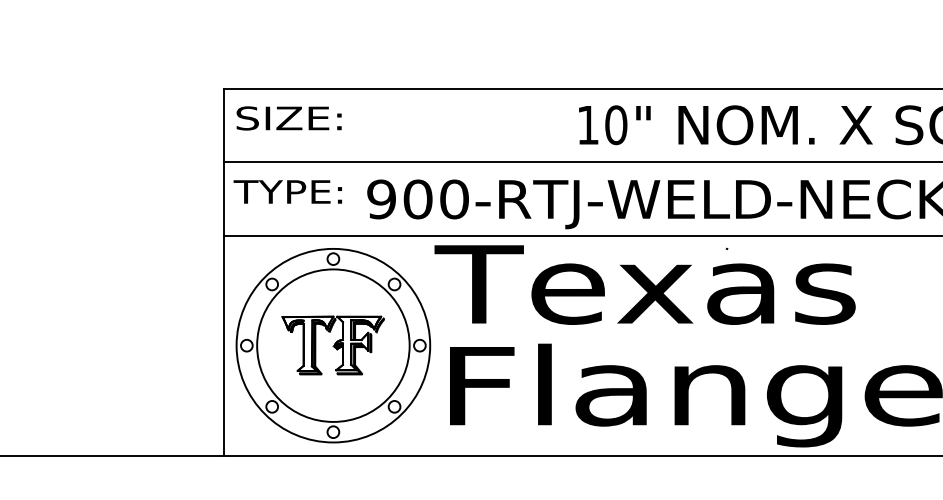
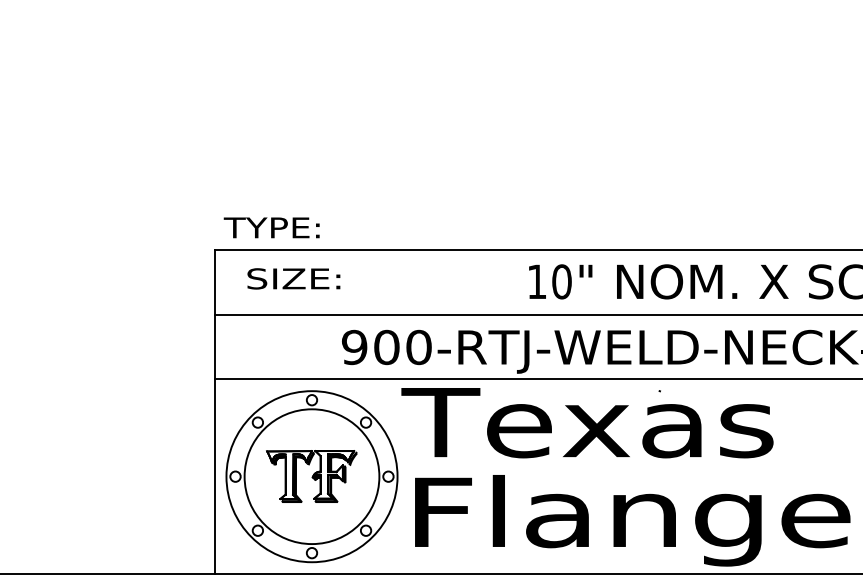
text: (288, 118) -> (293, 278), moved
text: (287, 191) -> (271, 227), moved

